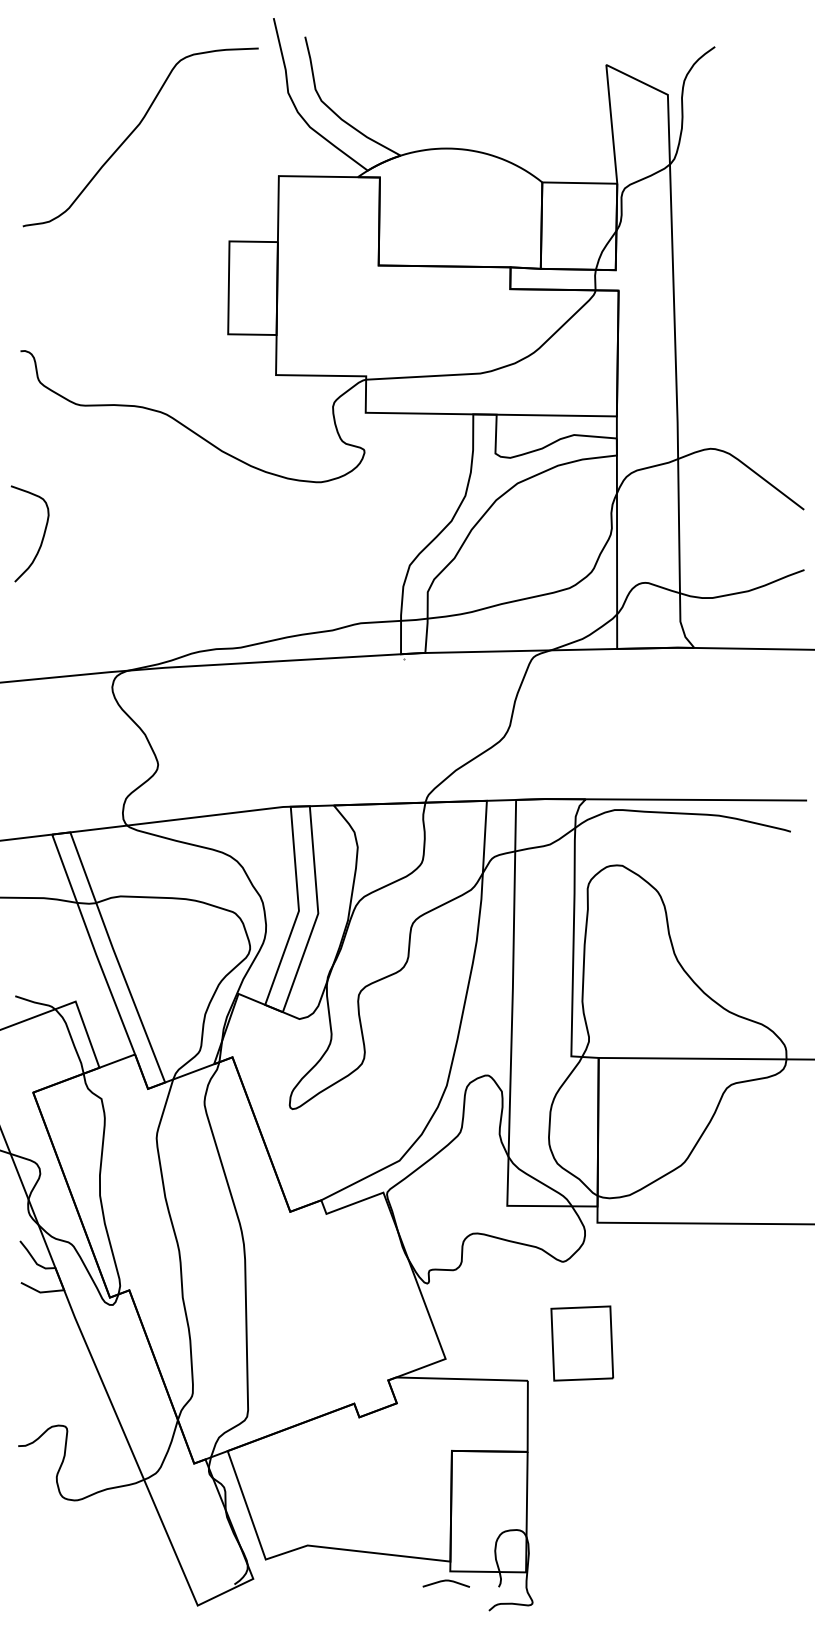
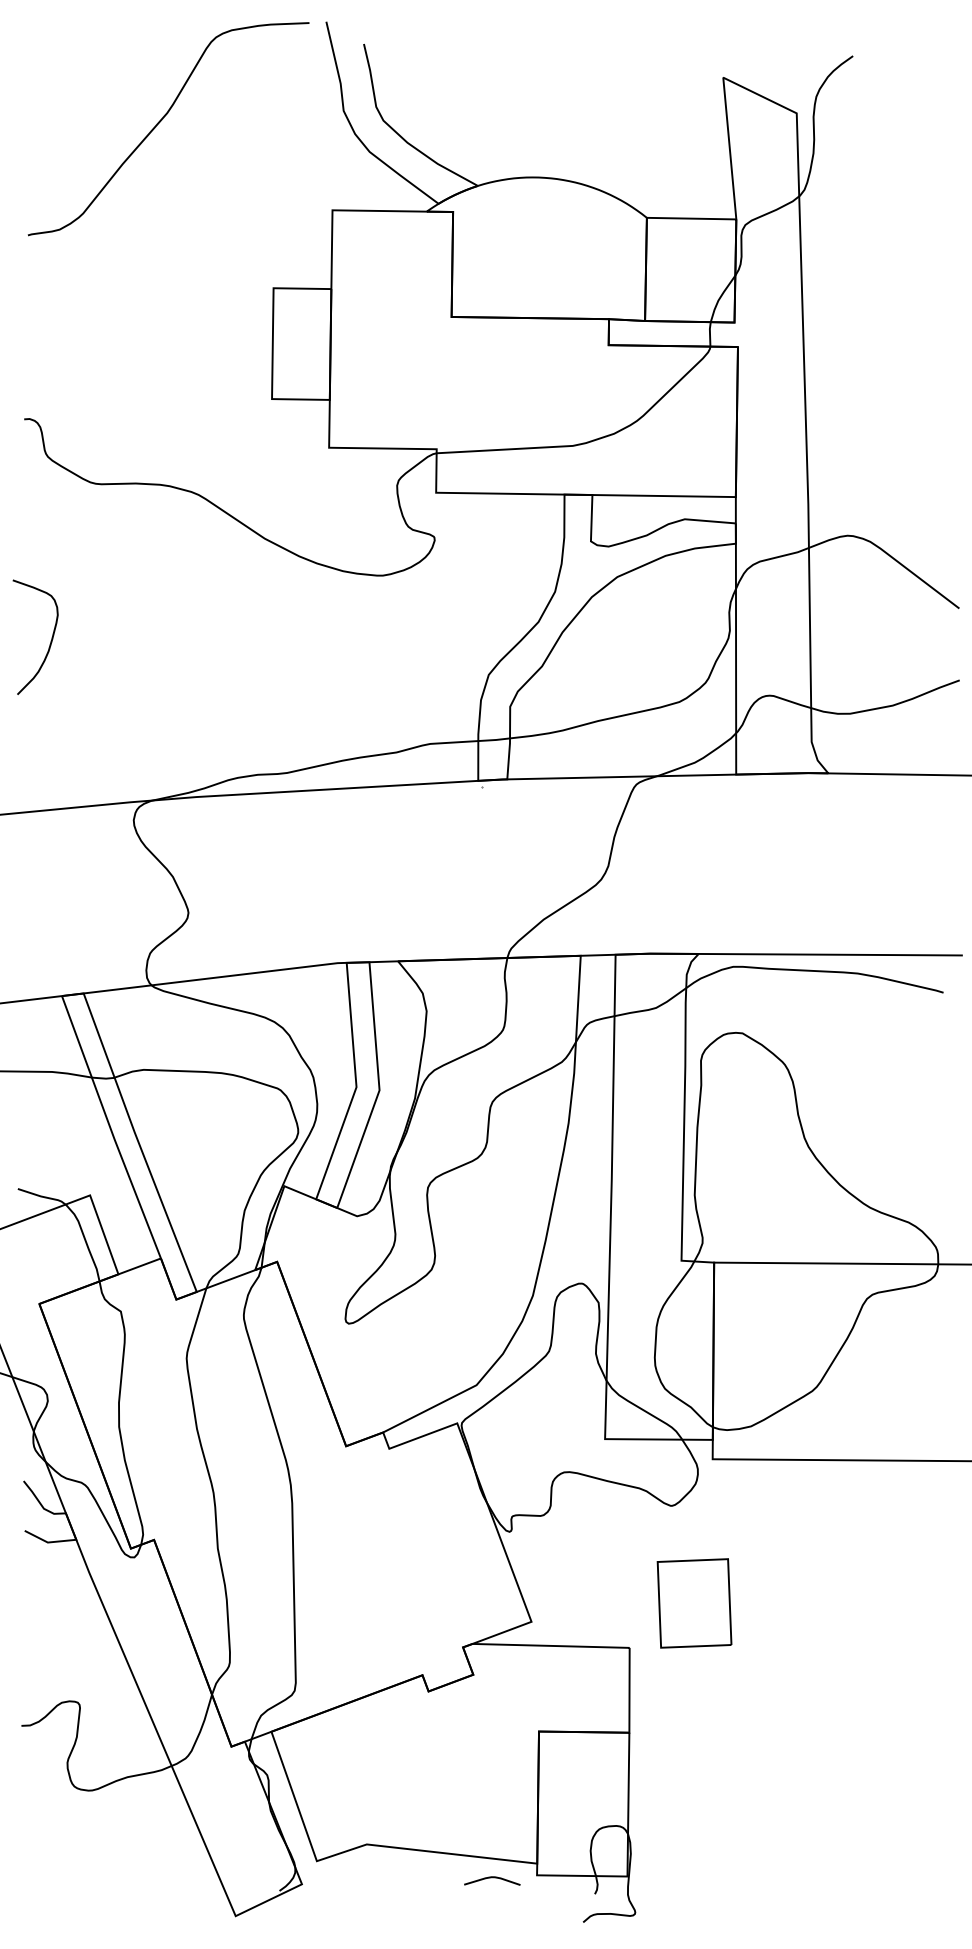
curve: (134, 131) -> (161, 121), moved
curve: (446, 1581) -> (492, 1878), moved

